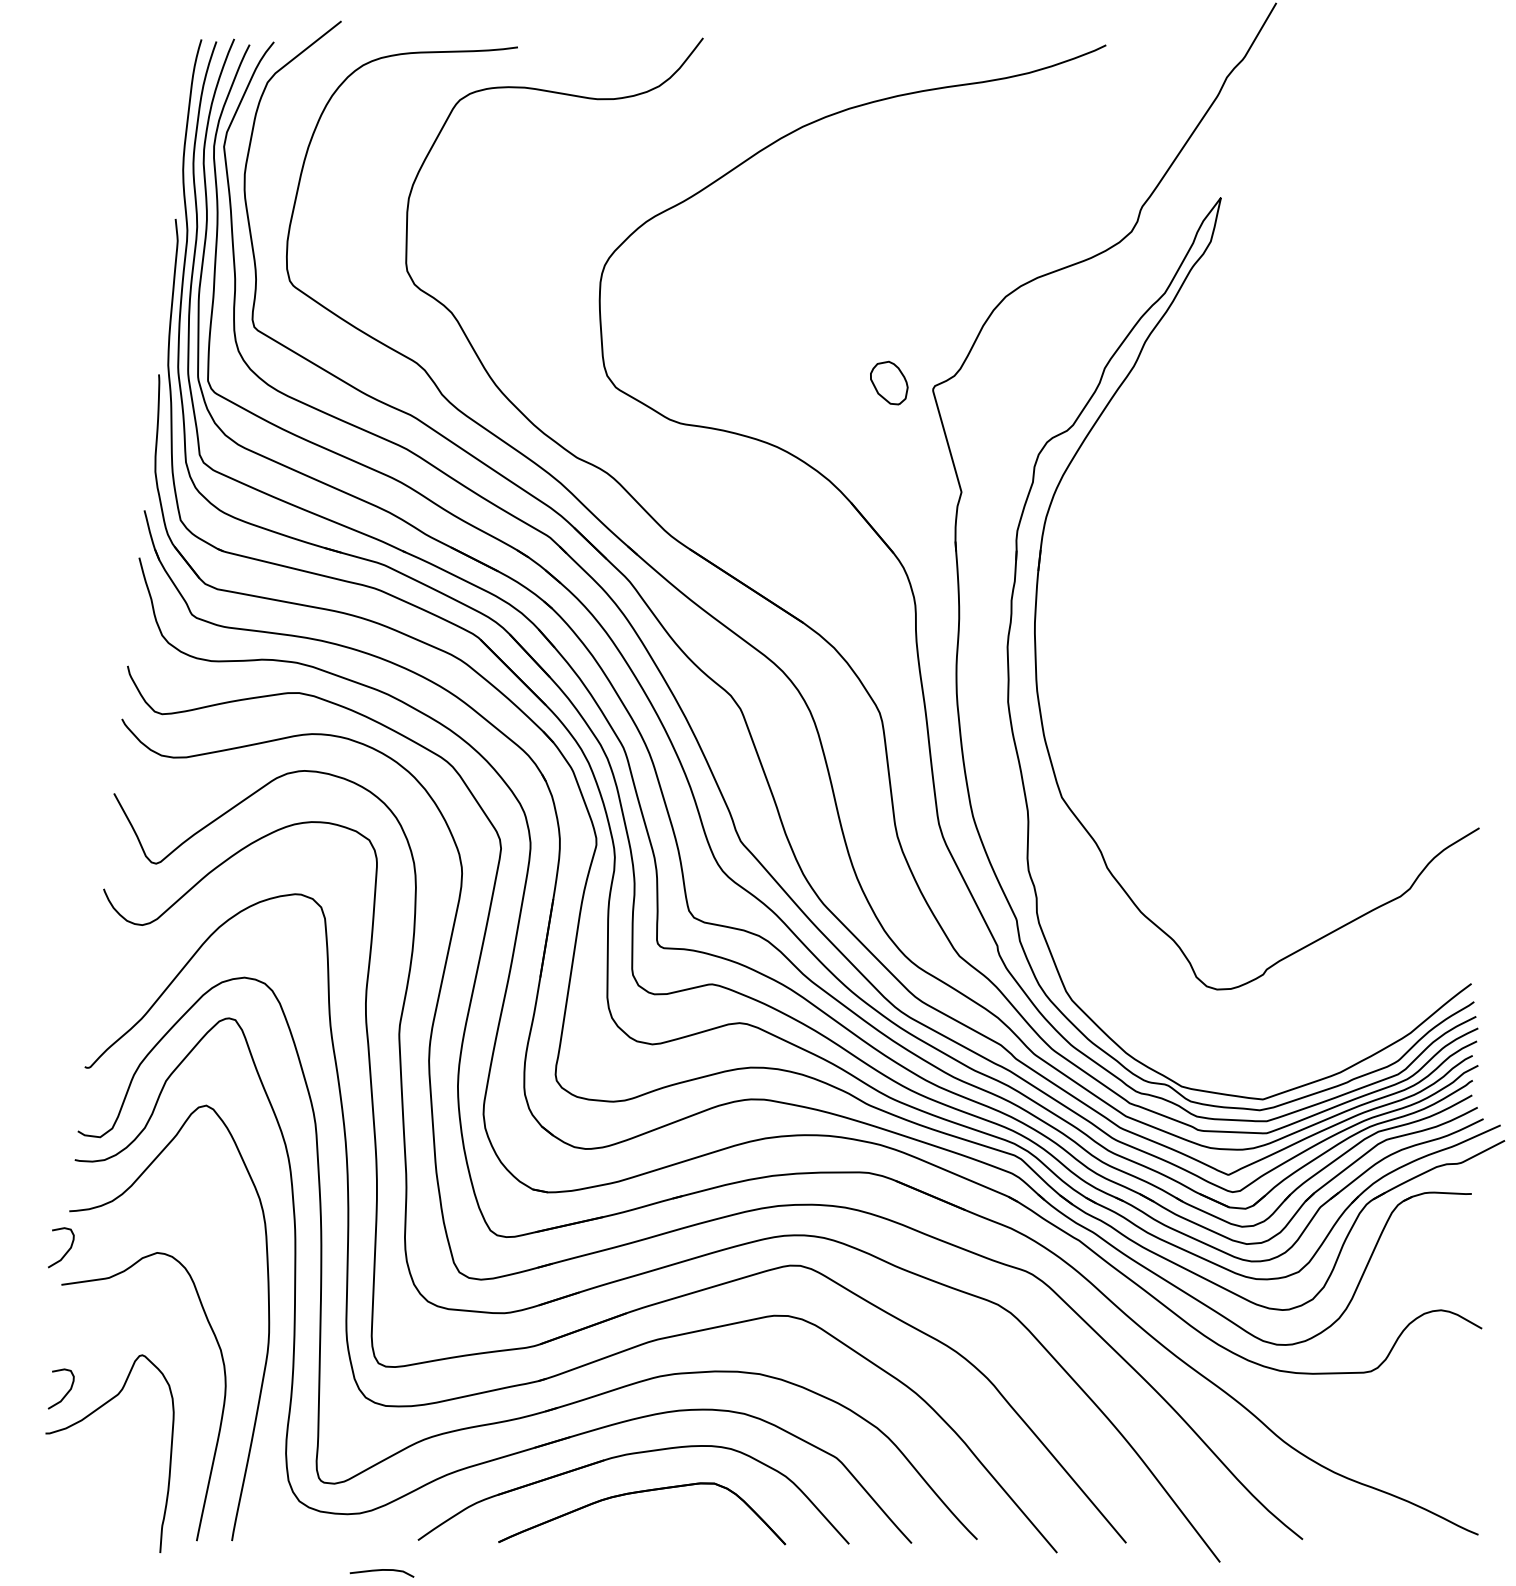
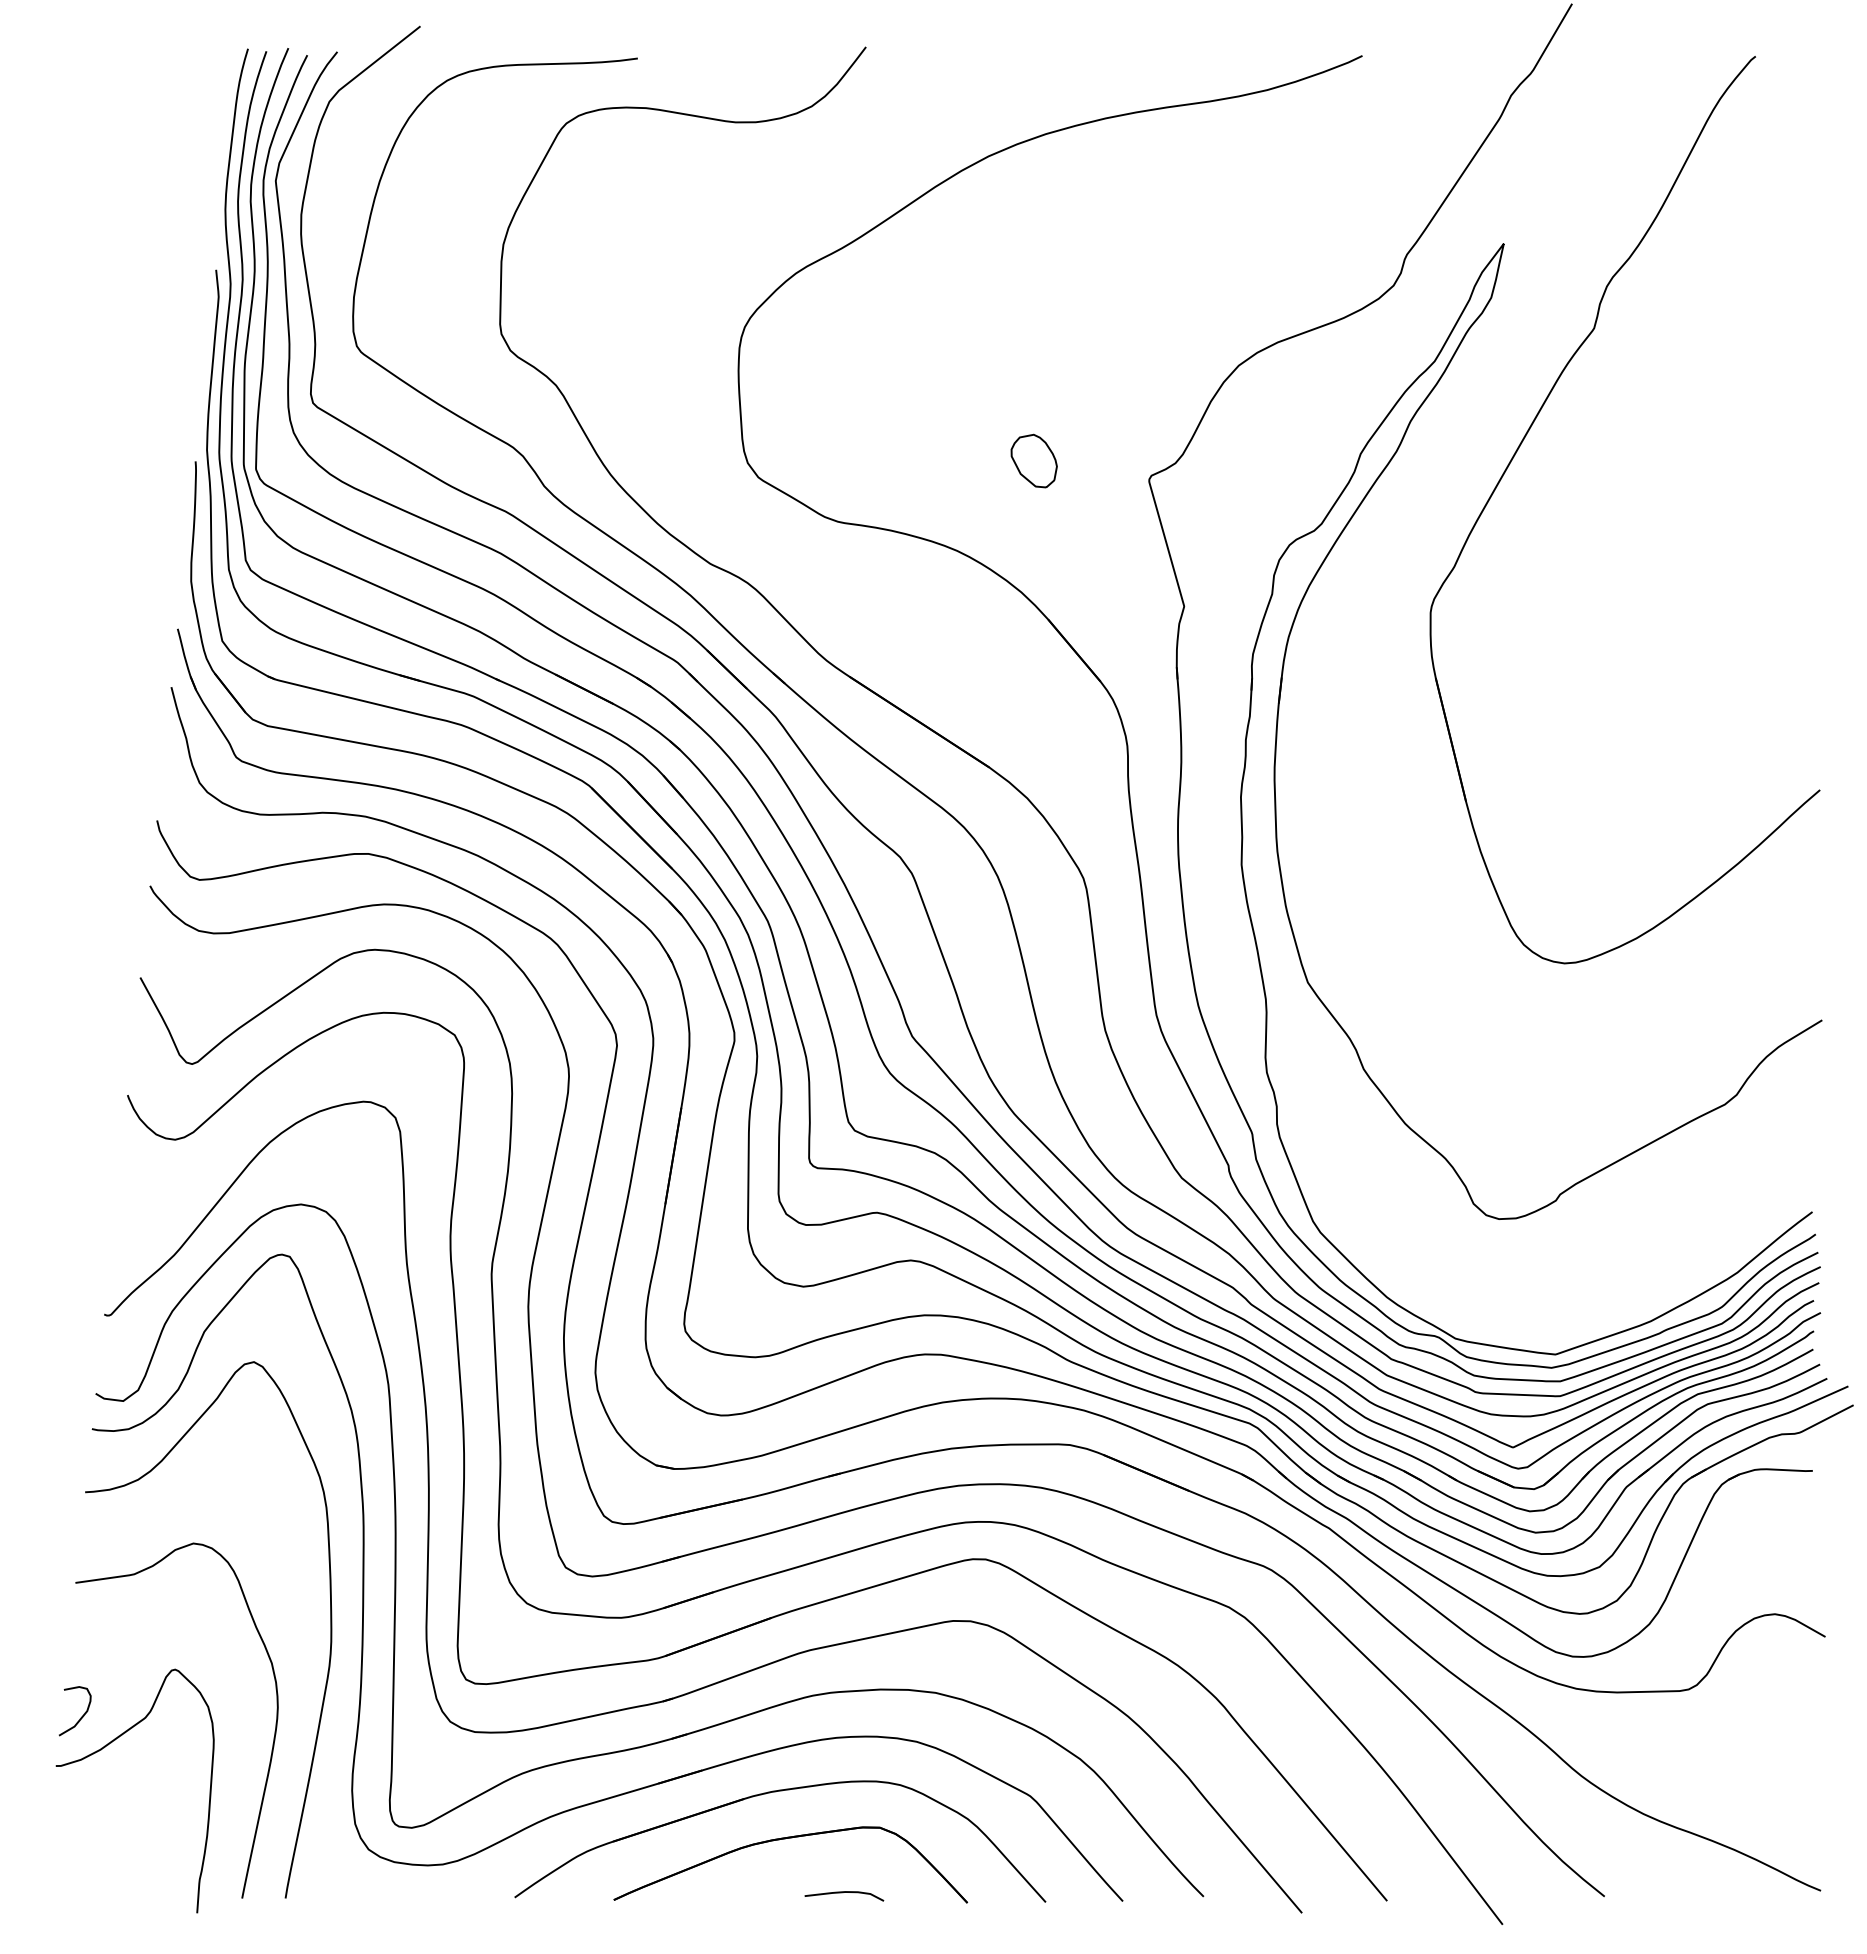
part: (1232, 365) -> (1518, 450), added
part: (888, 382) -> (1033, 460), moved
curve: (65, 1252) -> (80, 1543), removed
curve: (380, 1571) -> (842, 1893), moved

